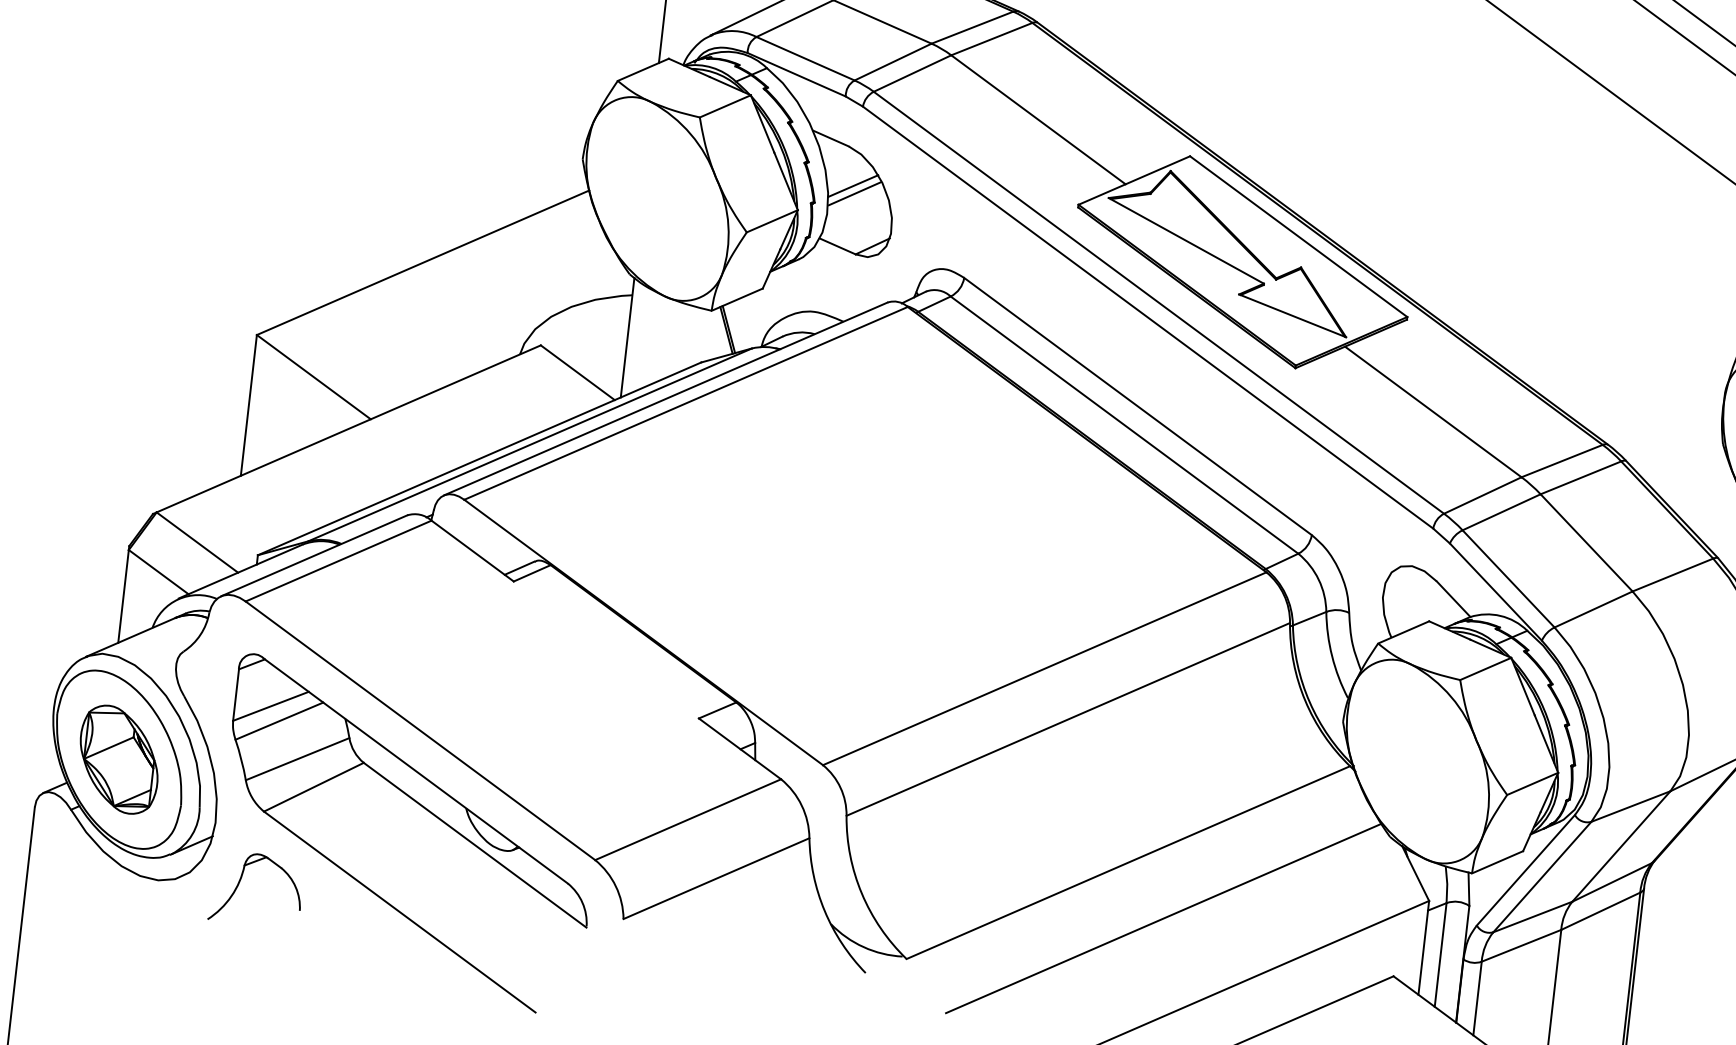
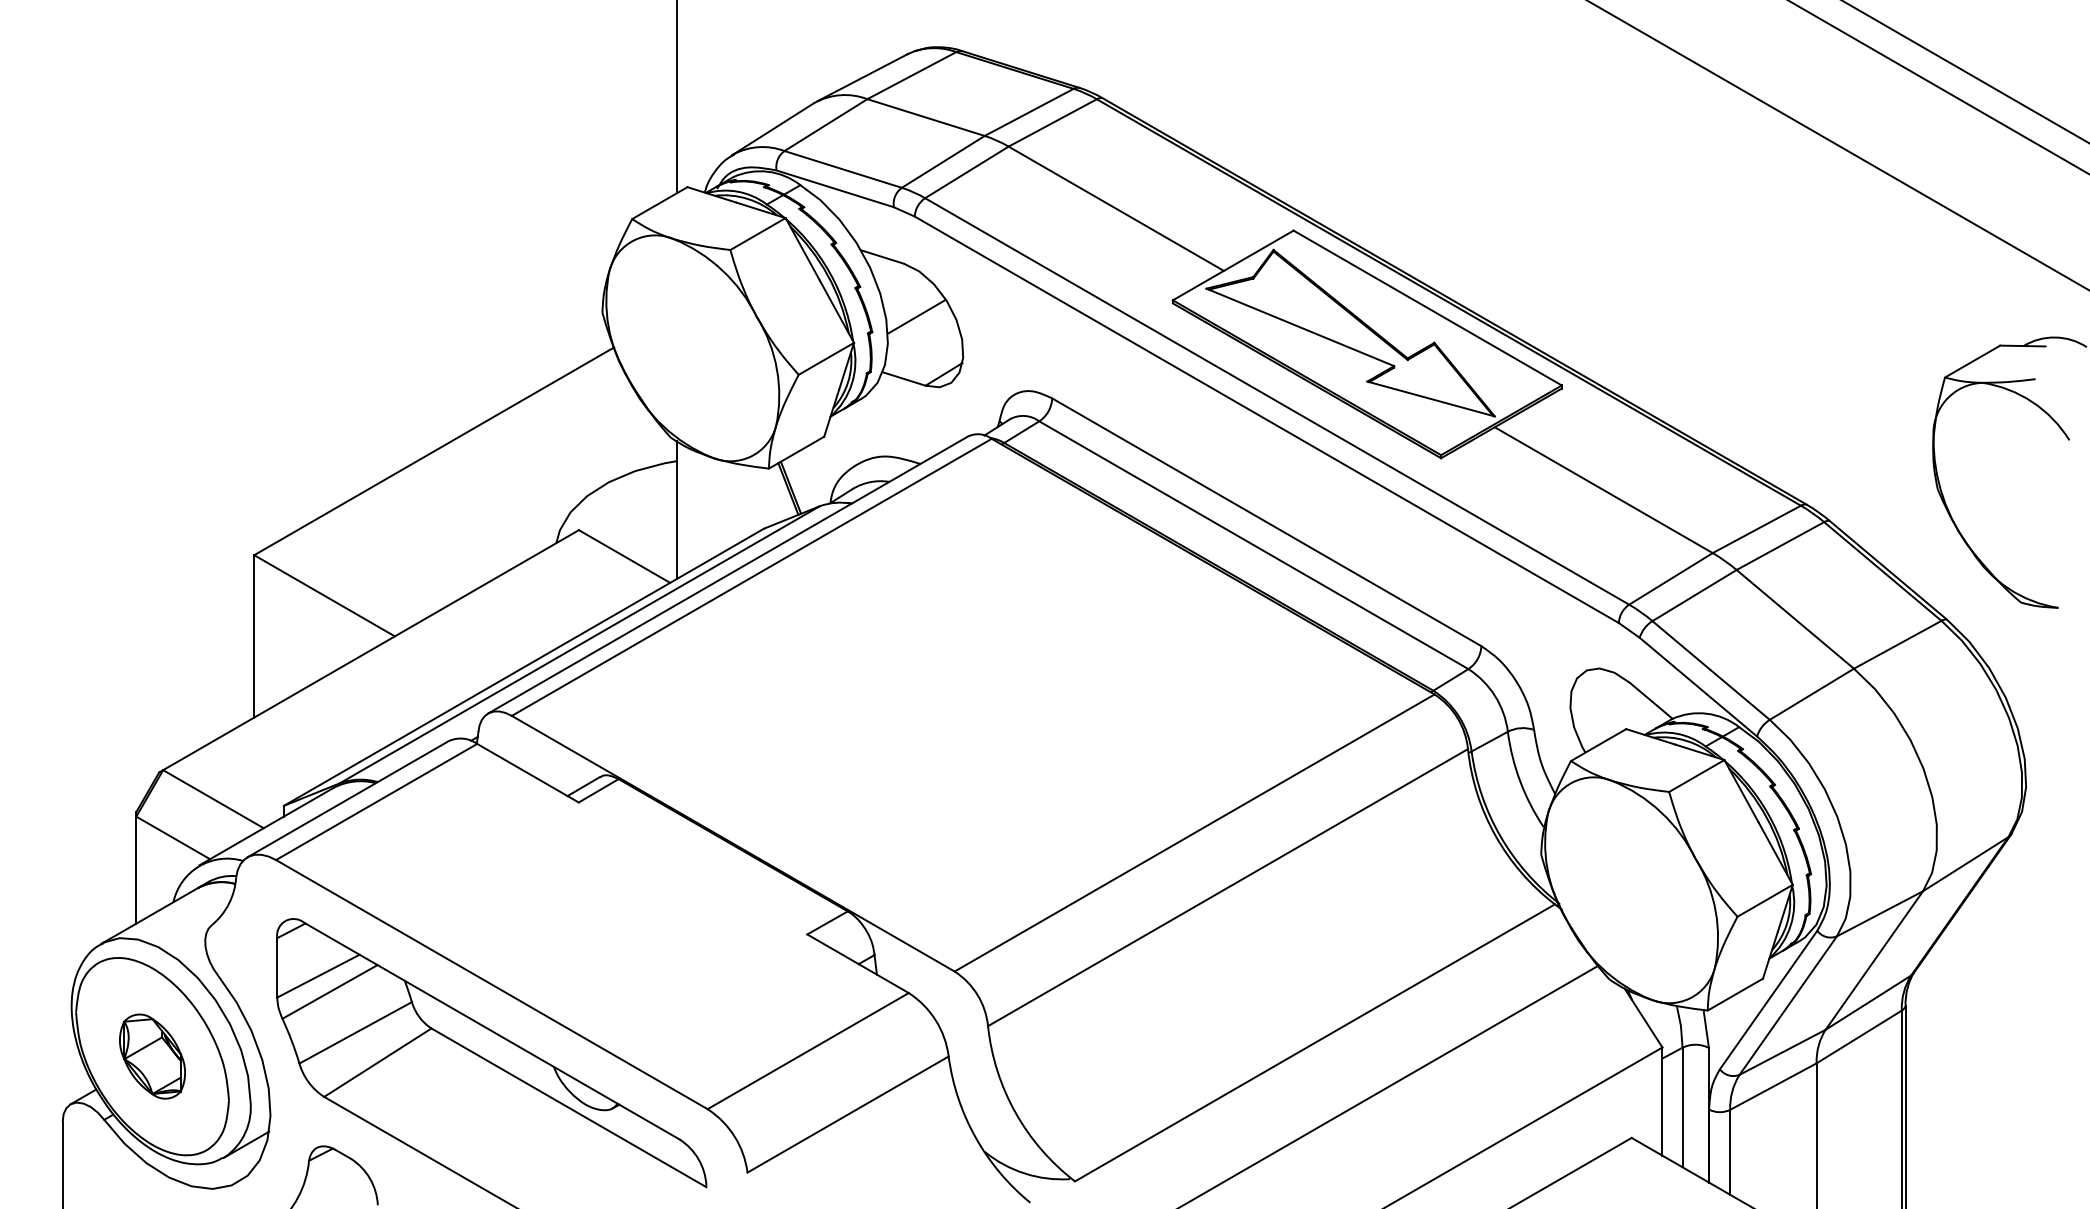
line: (852, 185) -> (913, 307), removed
part: (119, 759) -> (152, 1056), size x0.7

